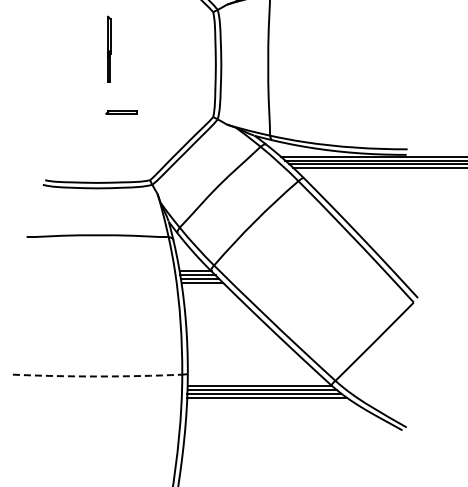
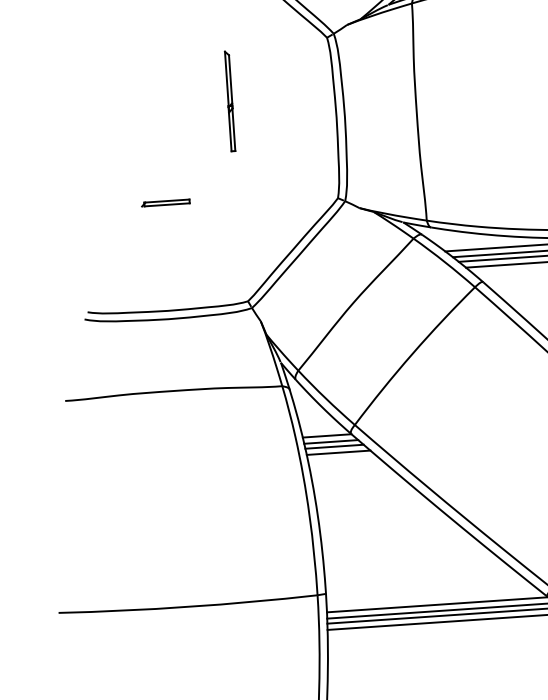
line: (108, 48) -> (228, 100), moved
line: (121, 111) -> (165, 201), moved
arc: (97, 376) -> (188, 606), dashed -> solid

